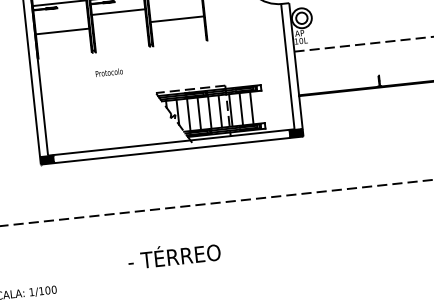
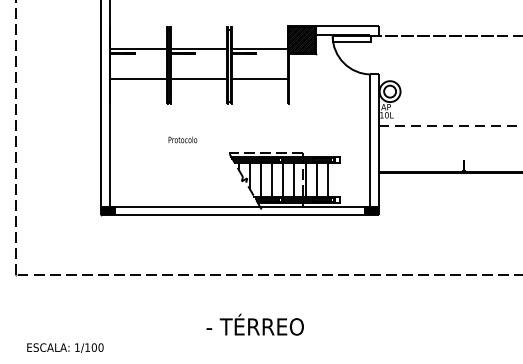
line: (118, 11) -> (199, 78), moved
text: (108, 72) -> (182, 139), moved
text: (173, 254) -> (254, 324), moved

